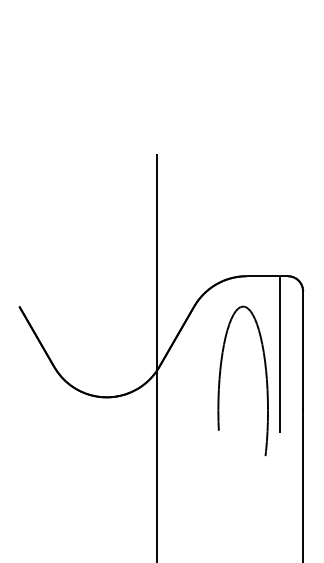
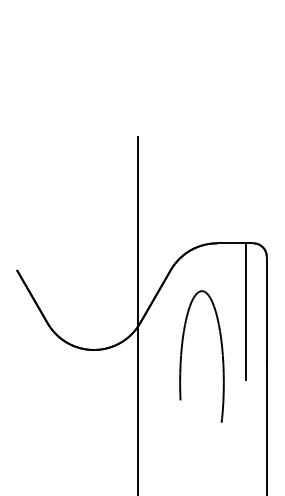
part: (221, 378) -> (182, 354), moved

